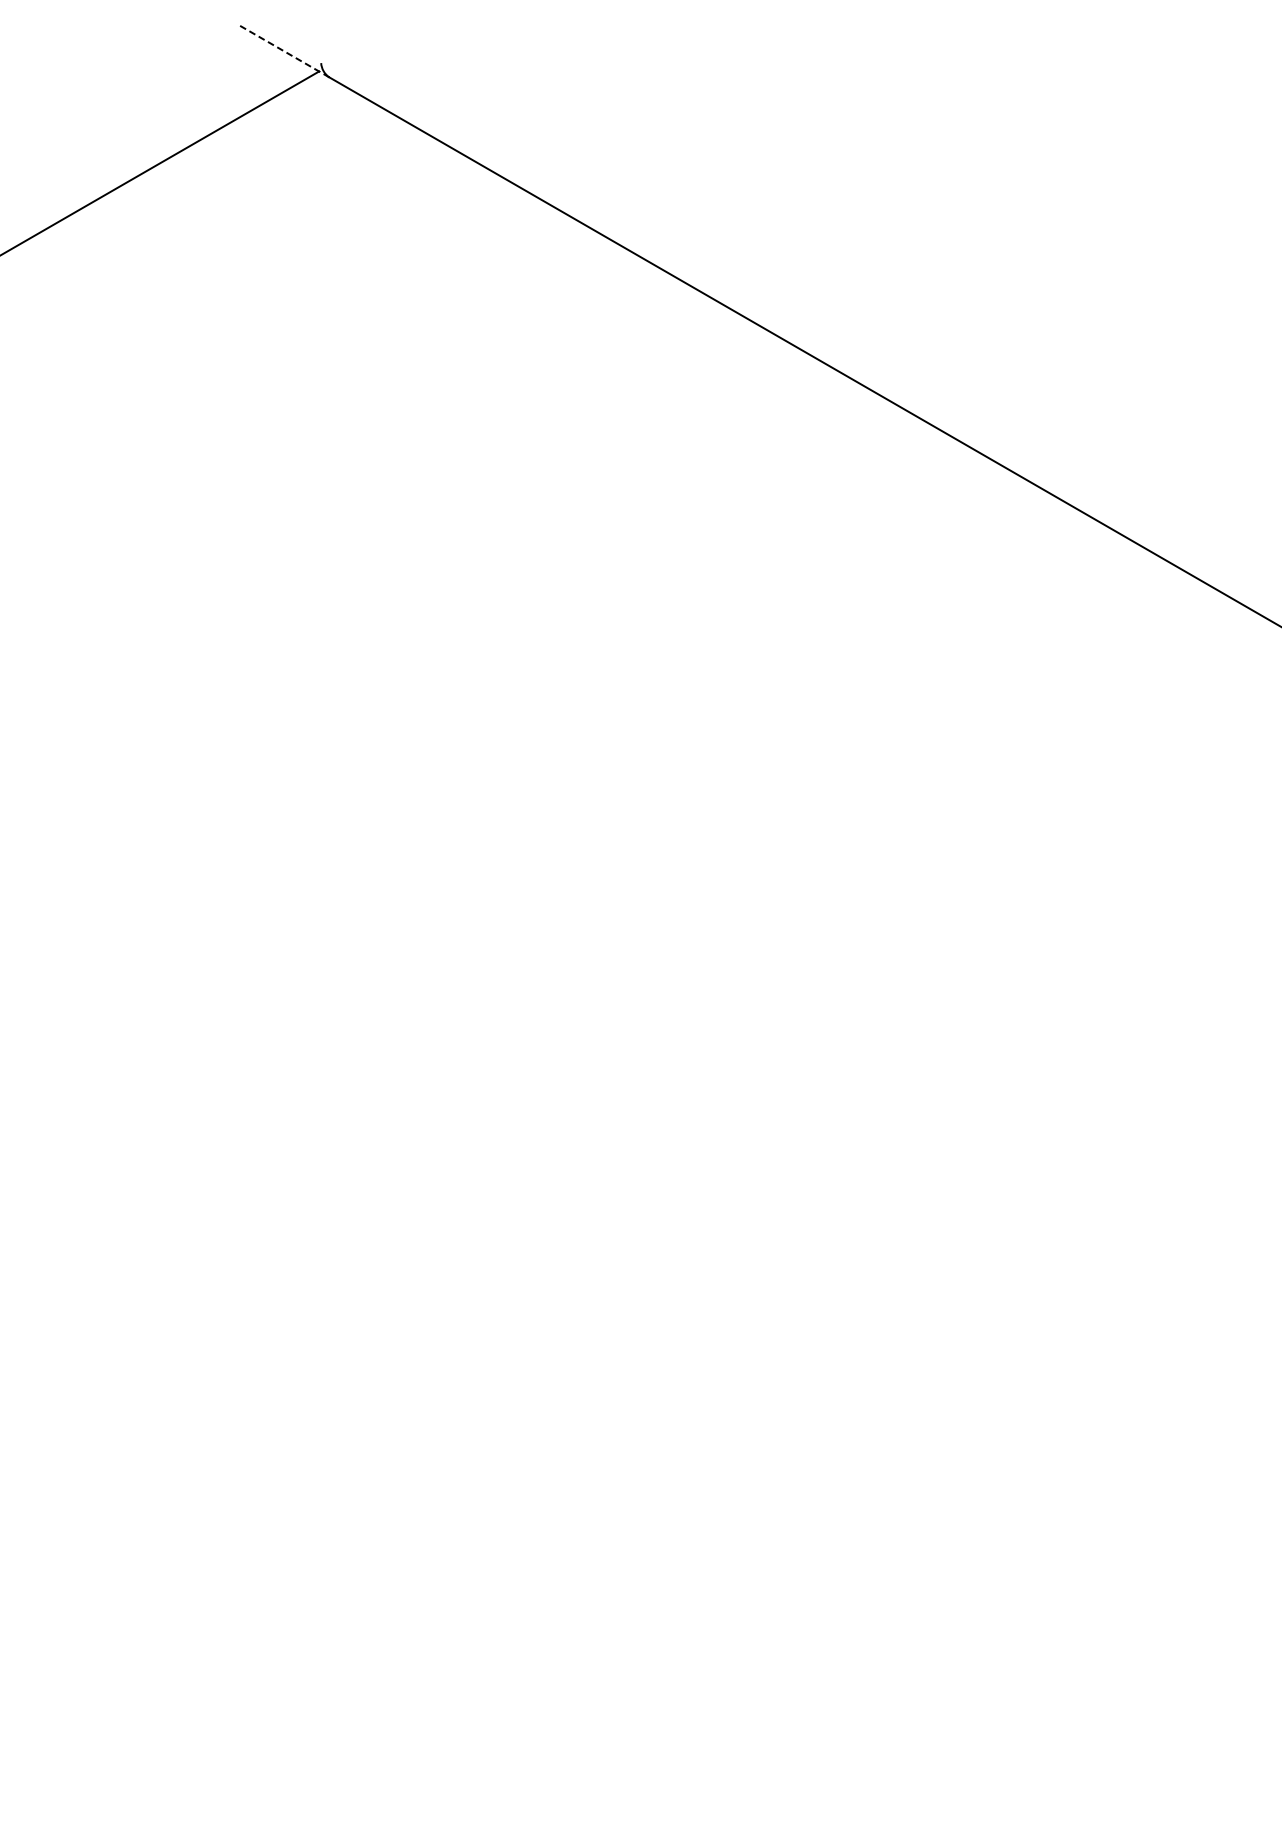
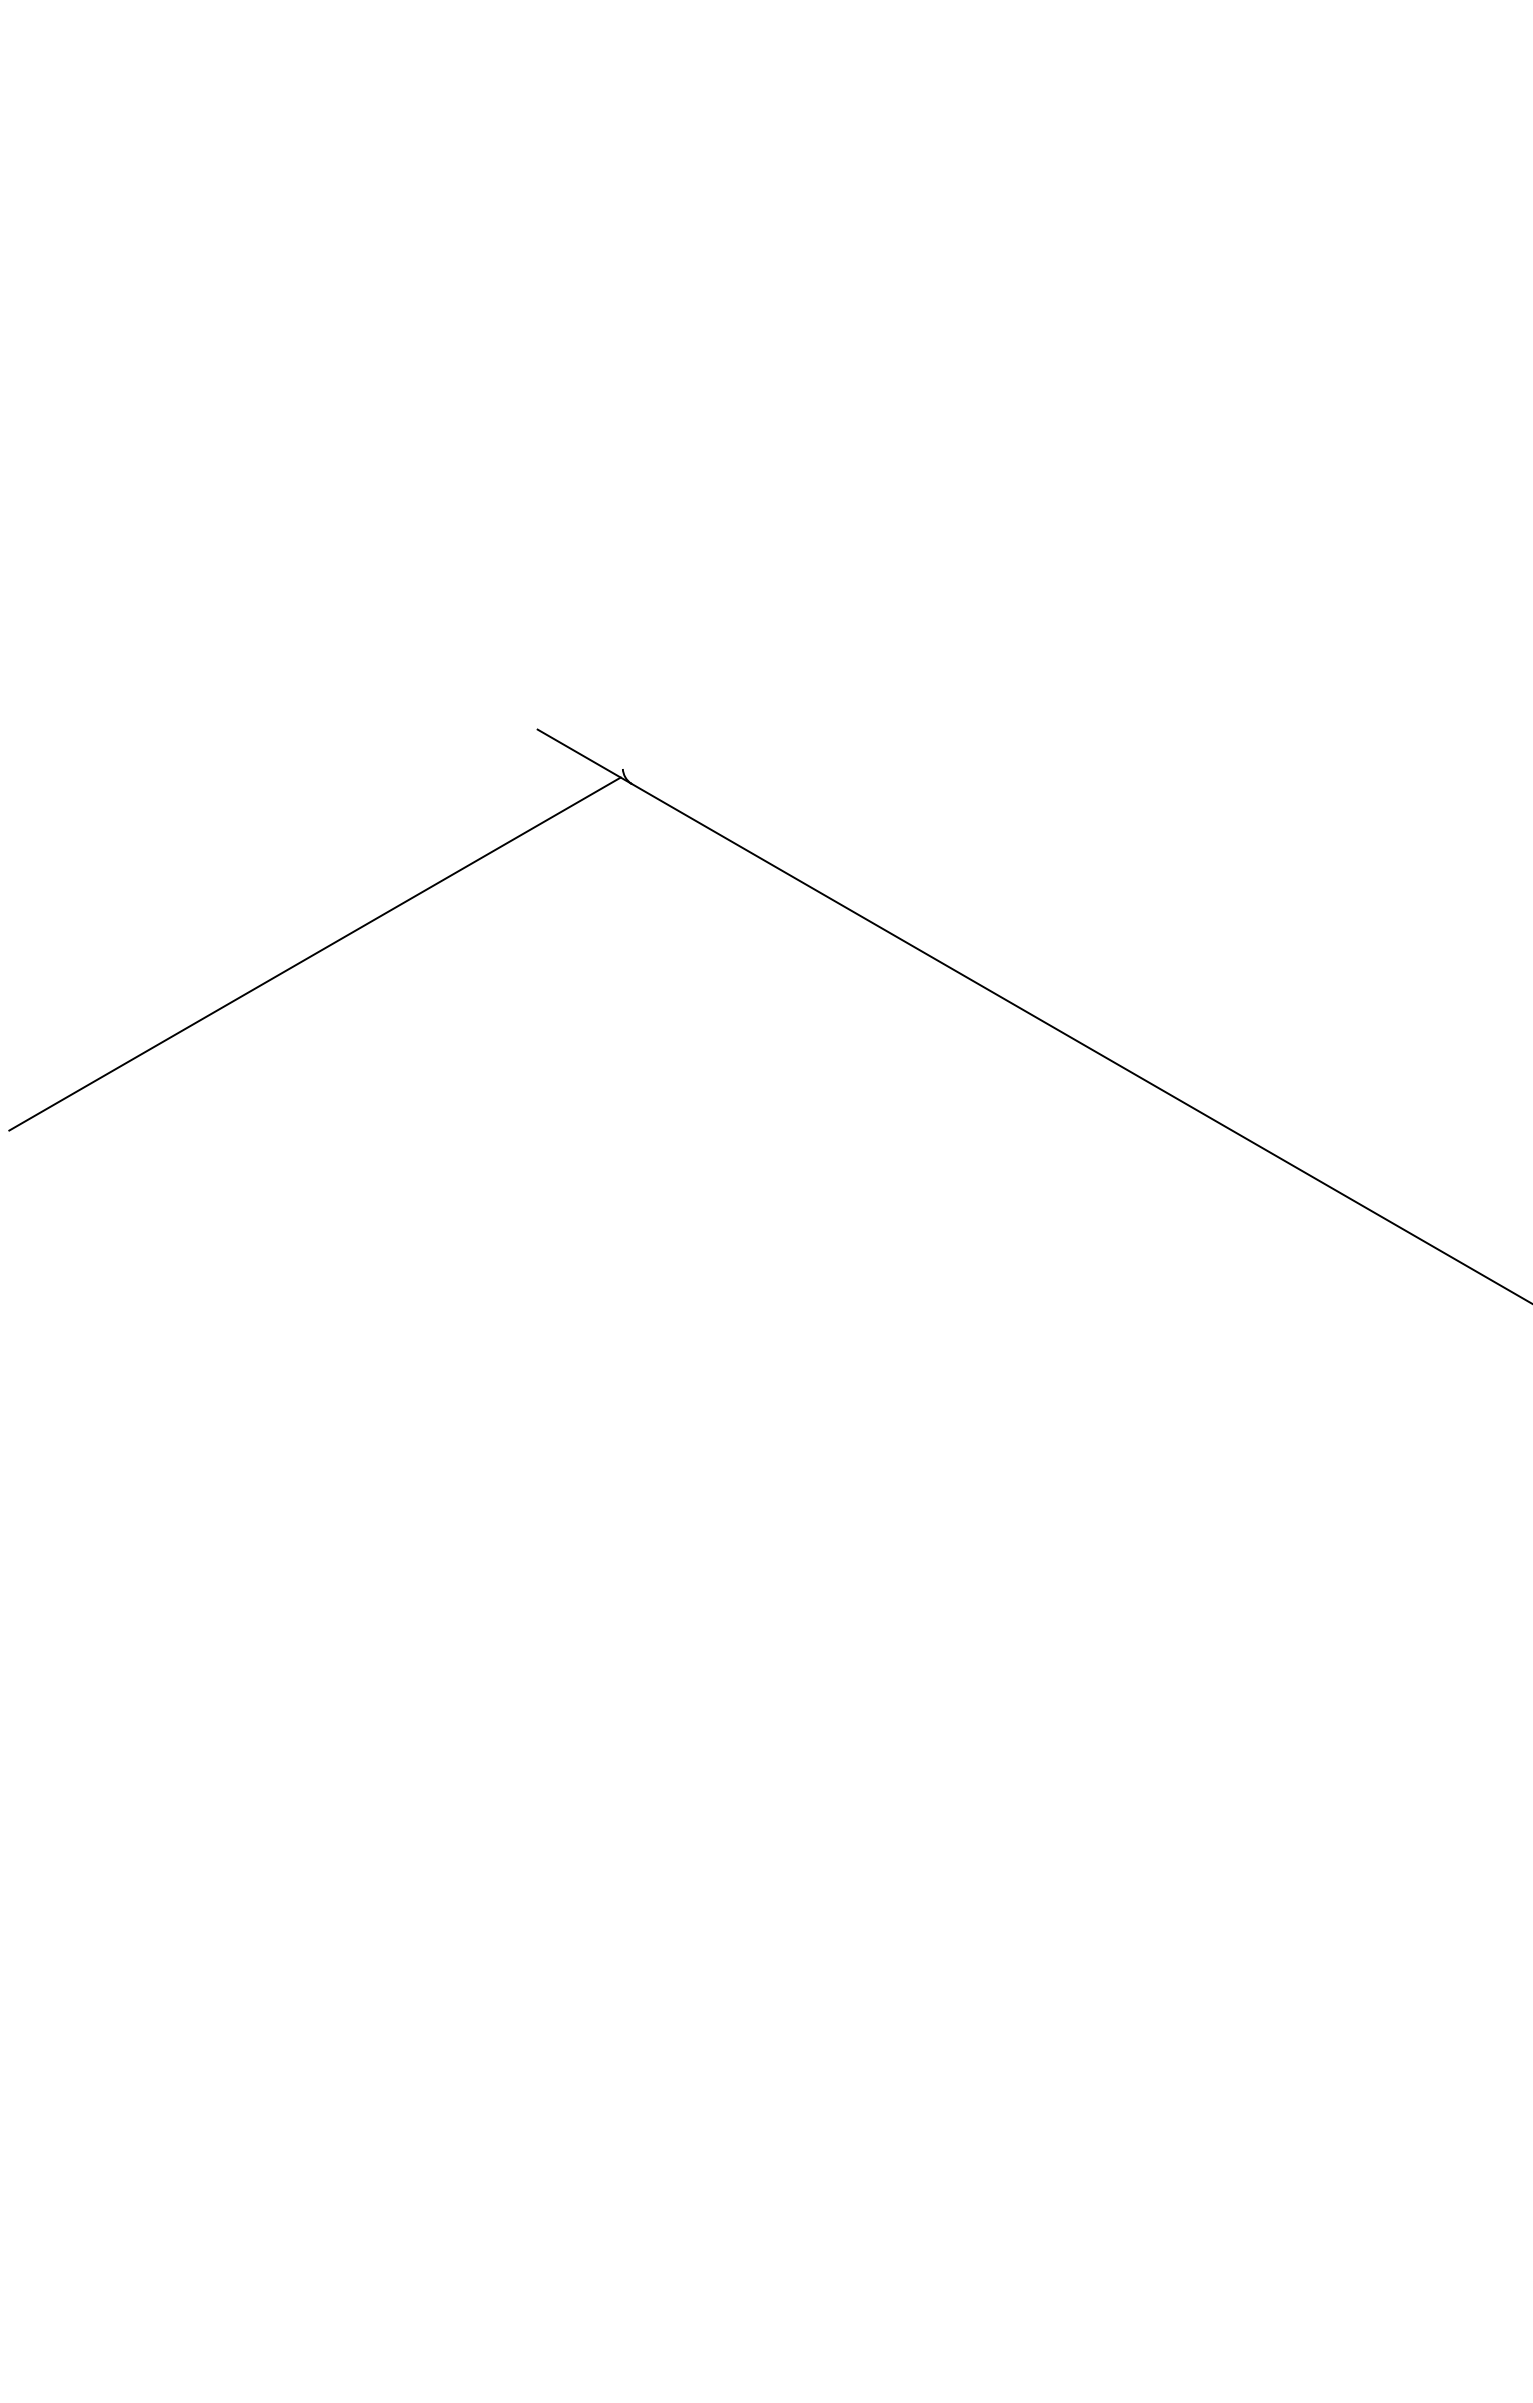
line: (283, 50) -> (584, 756), dashed -> solid

